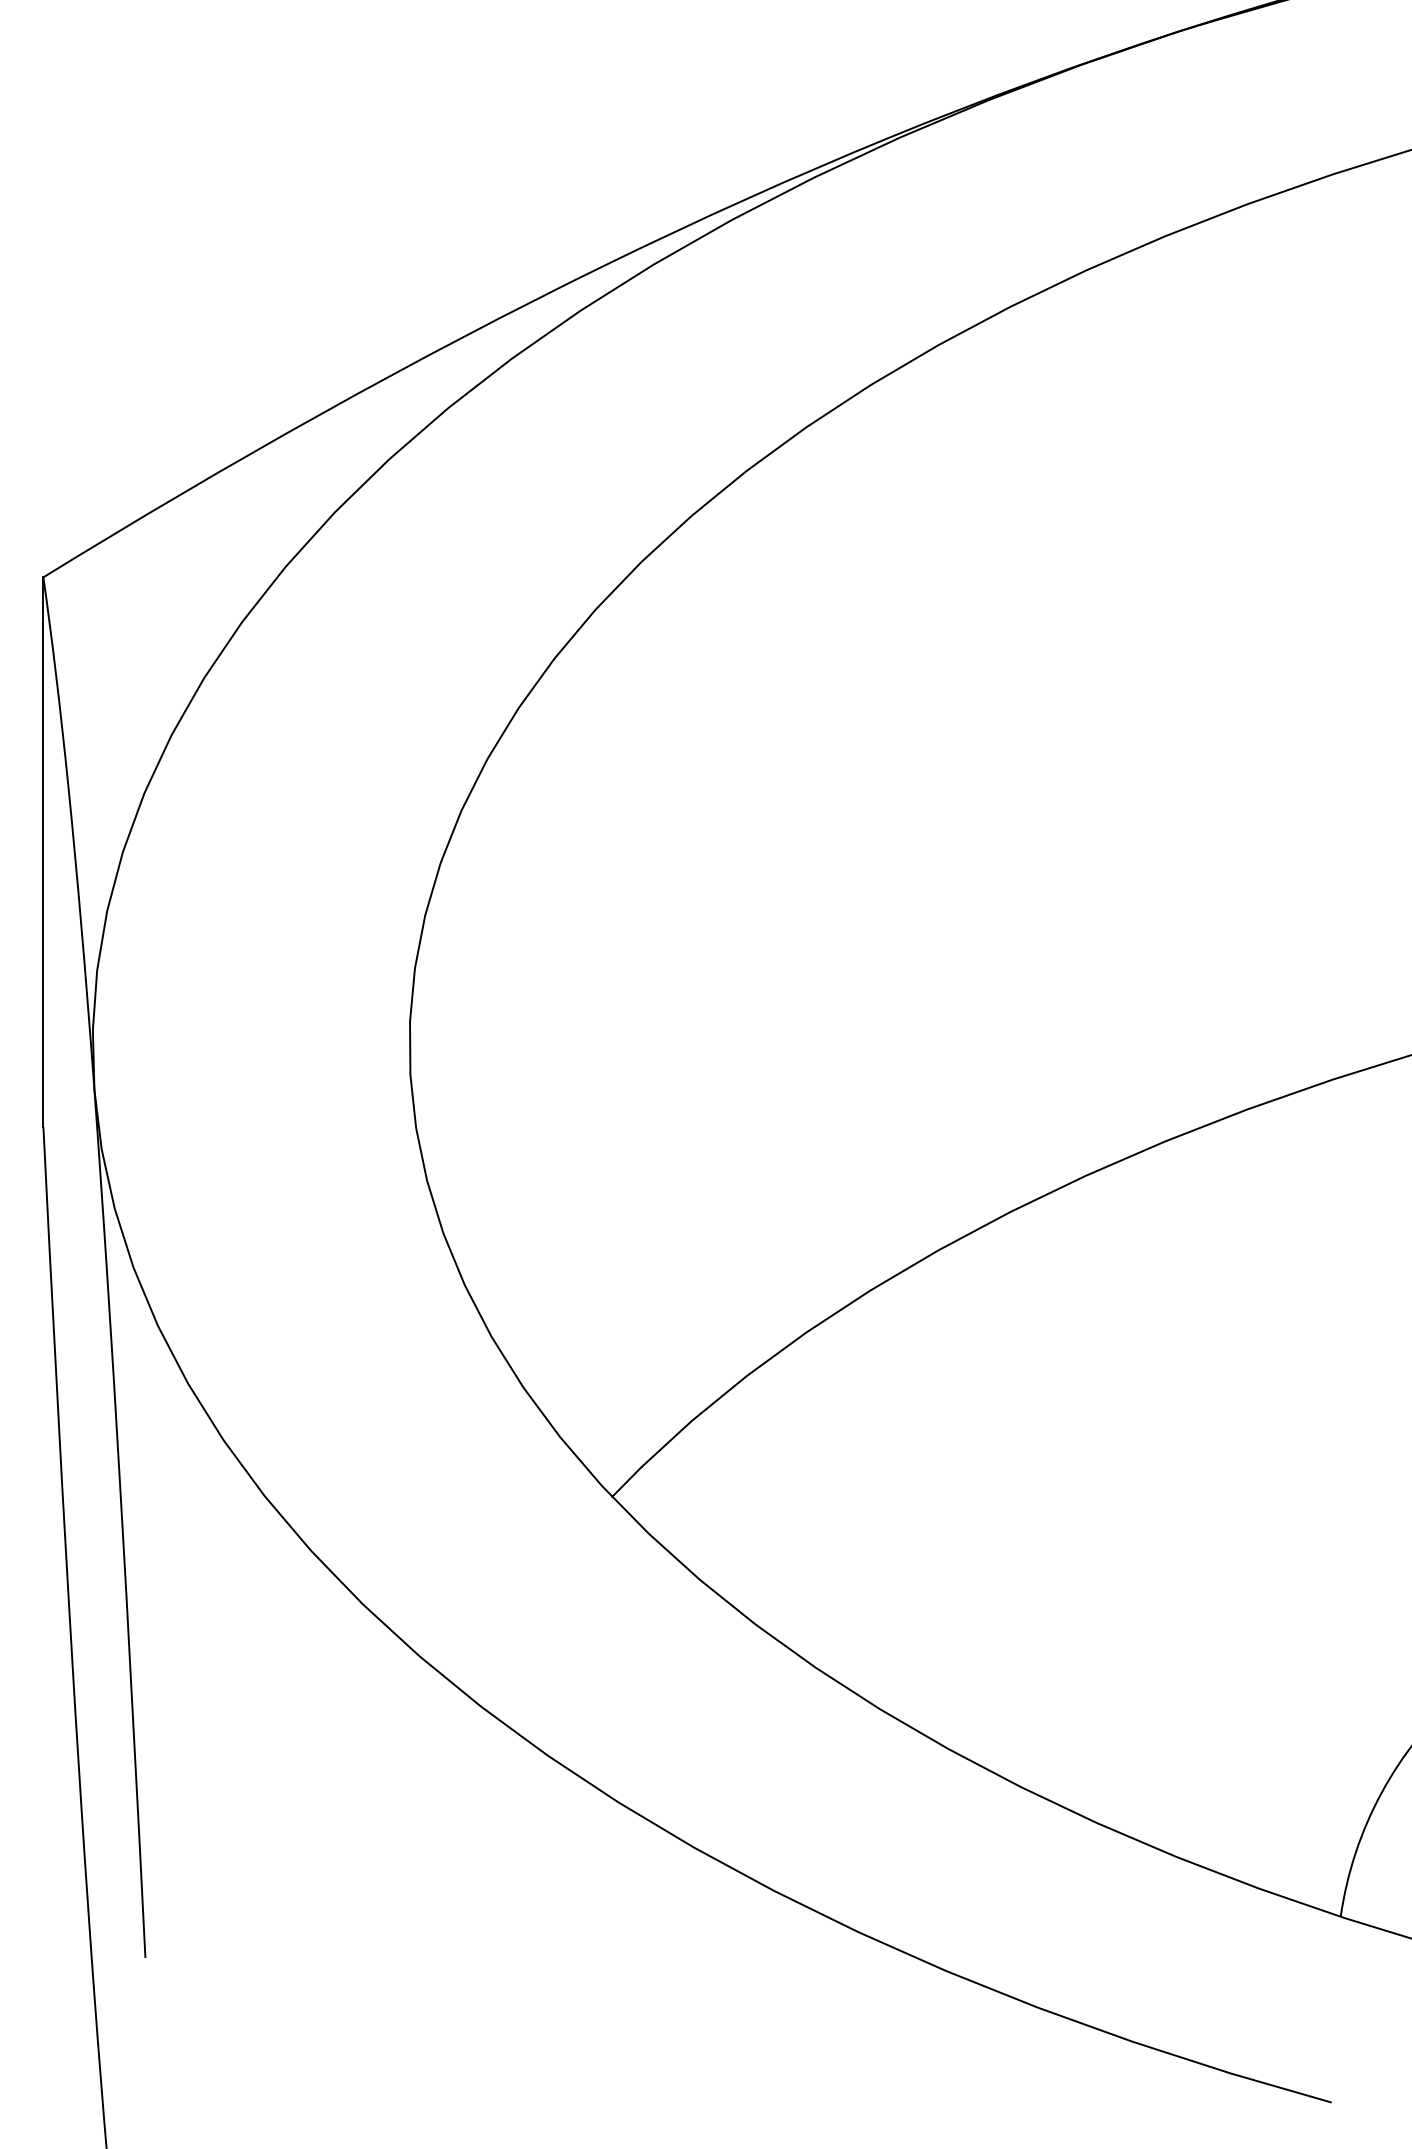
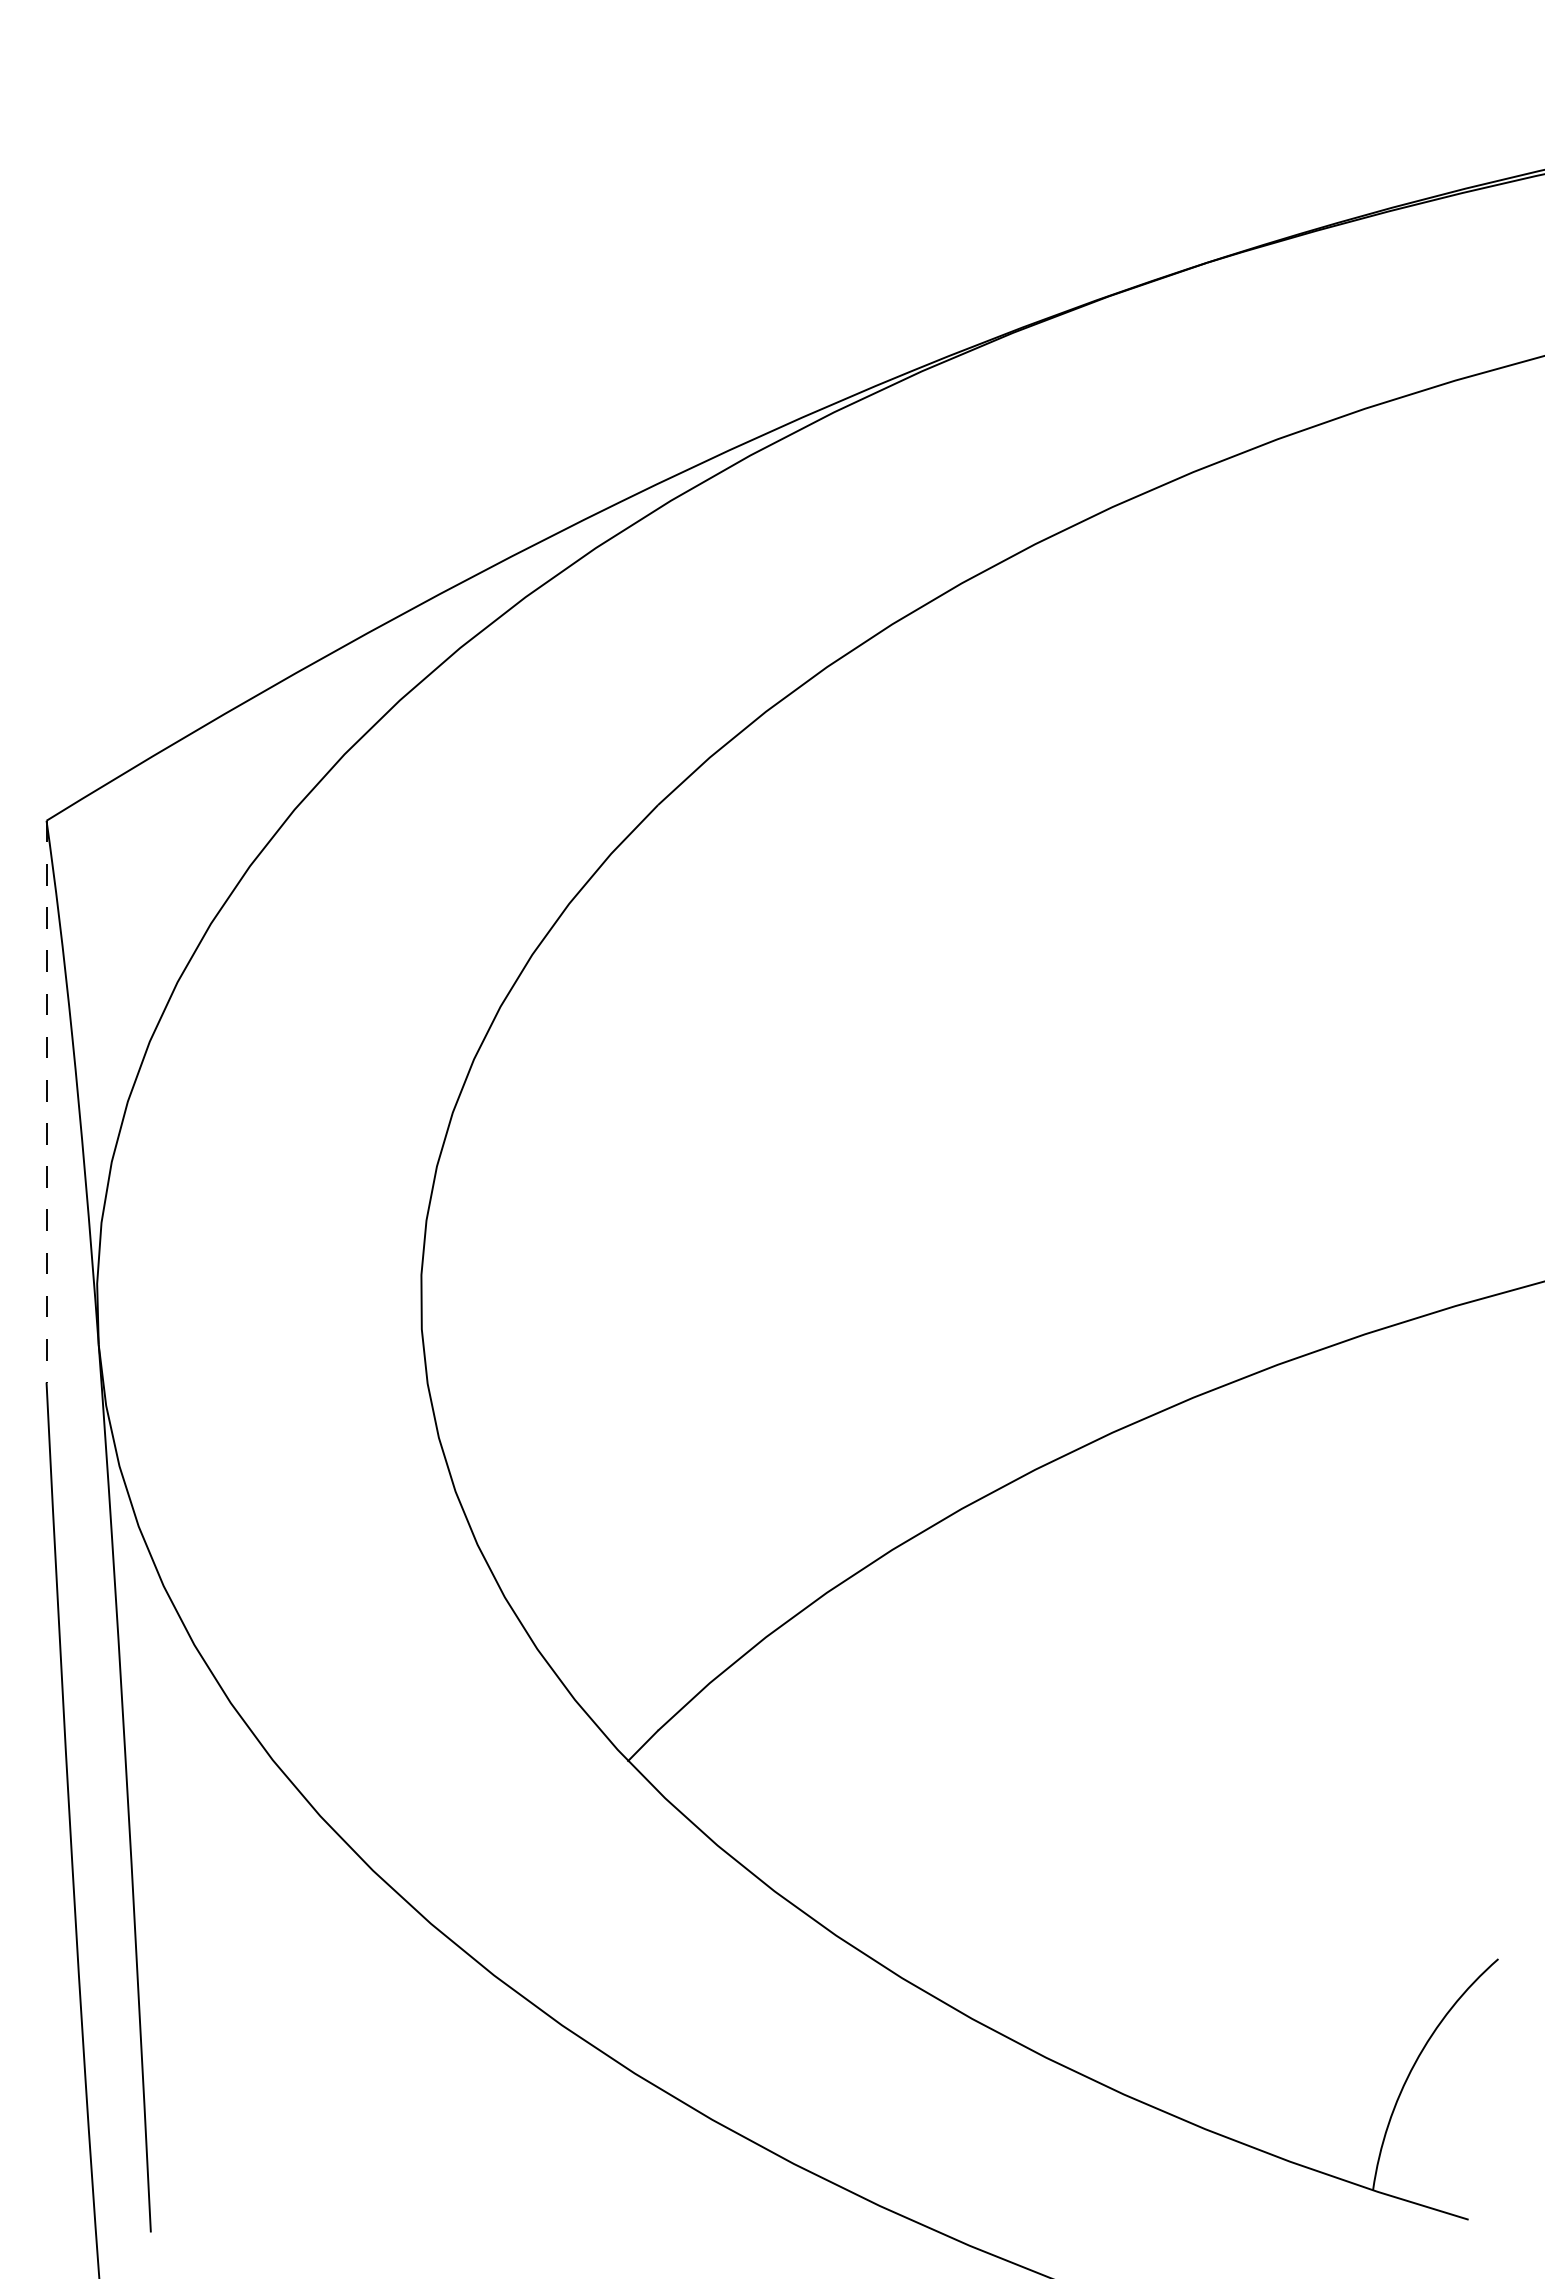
line: (43, 851) -> (46, 1101), solid -> dashed

